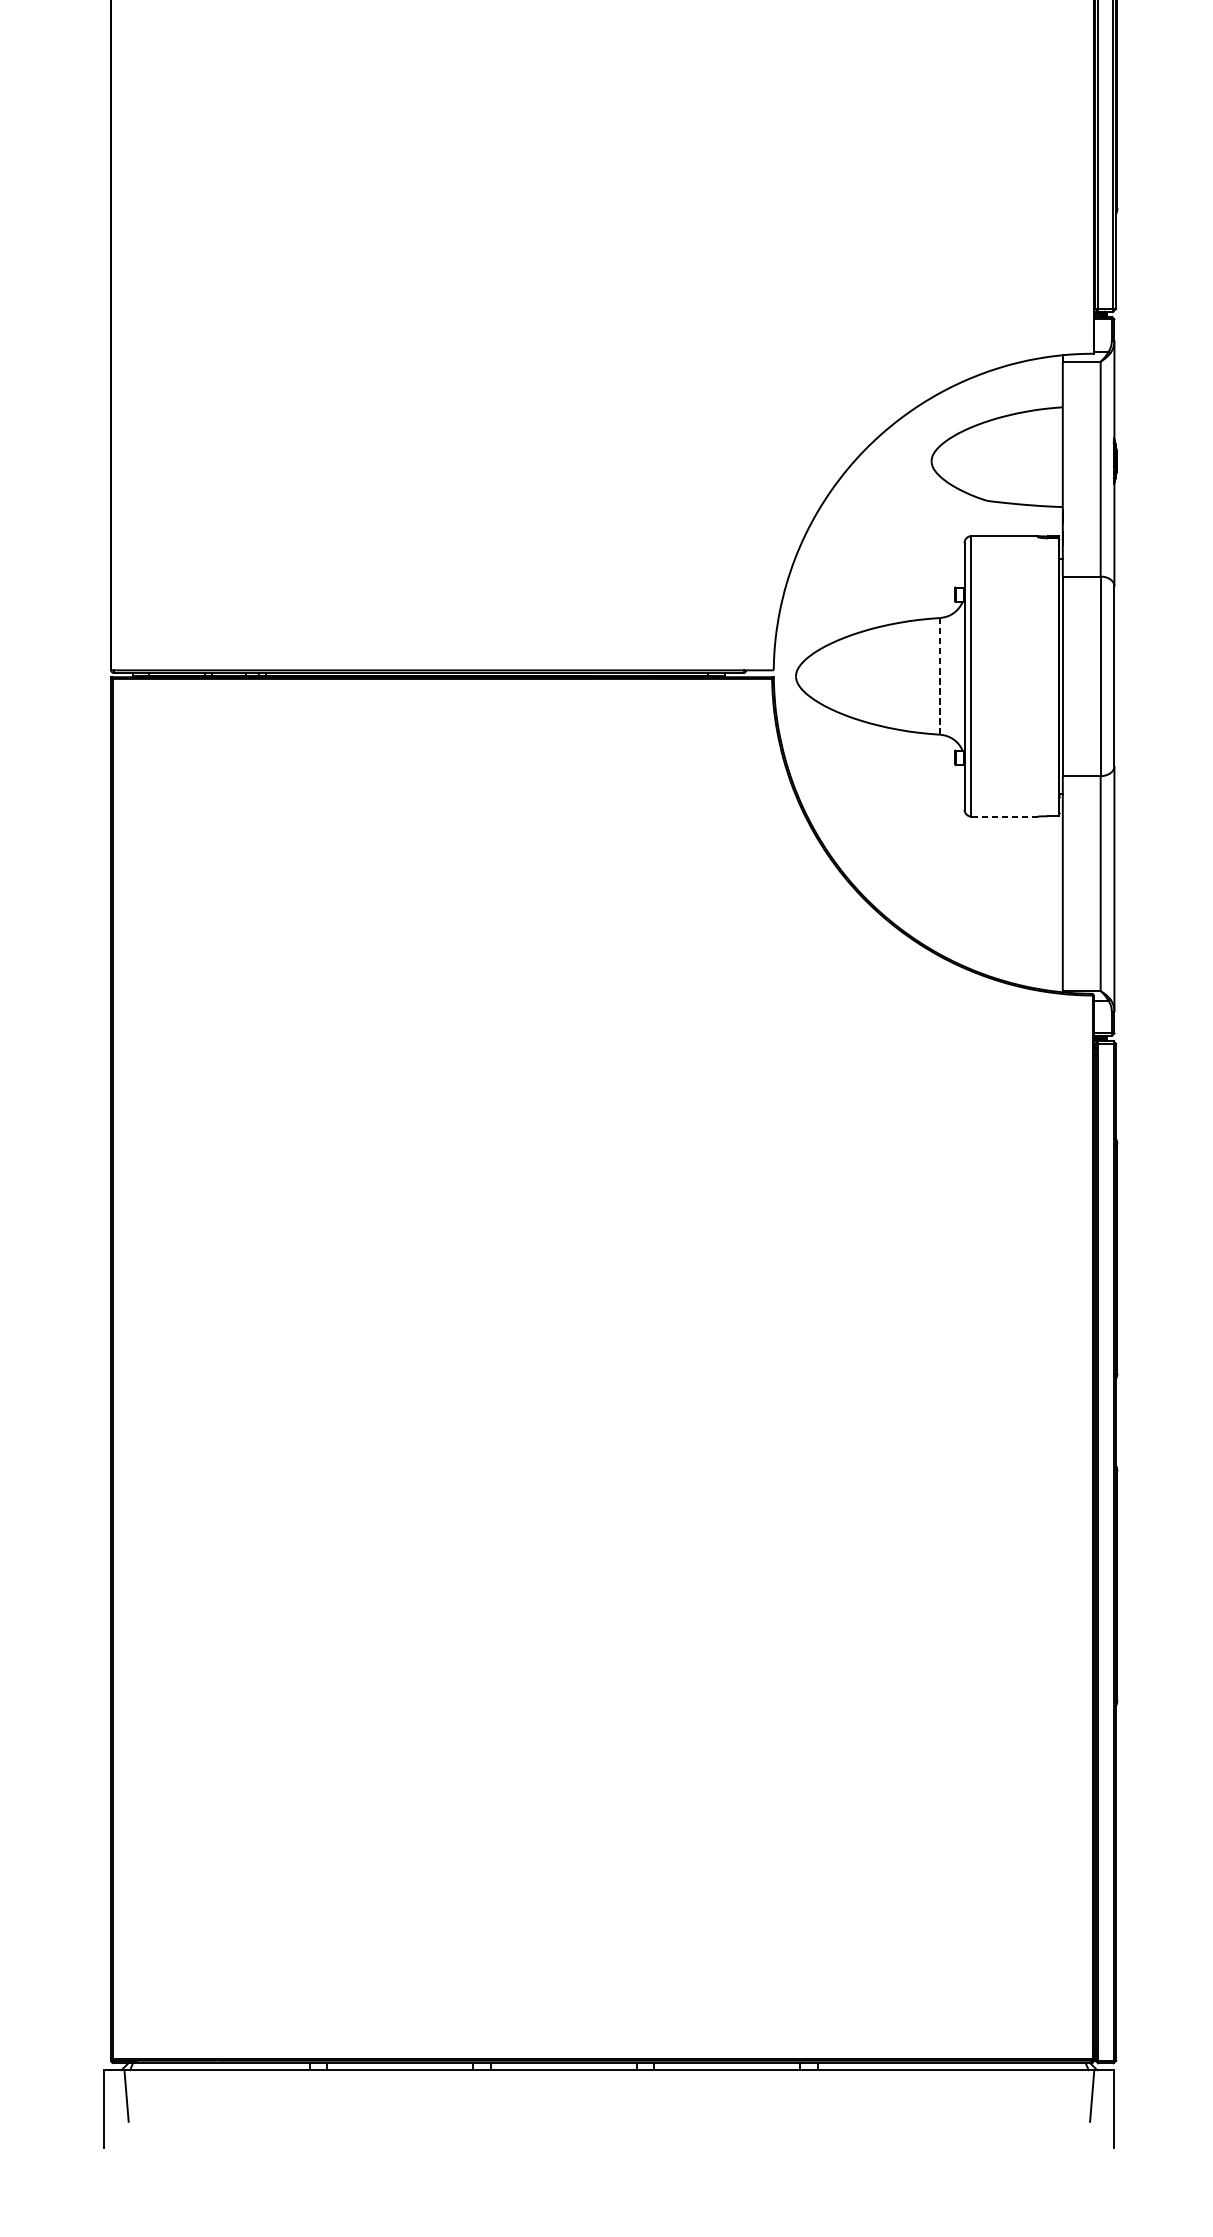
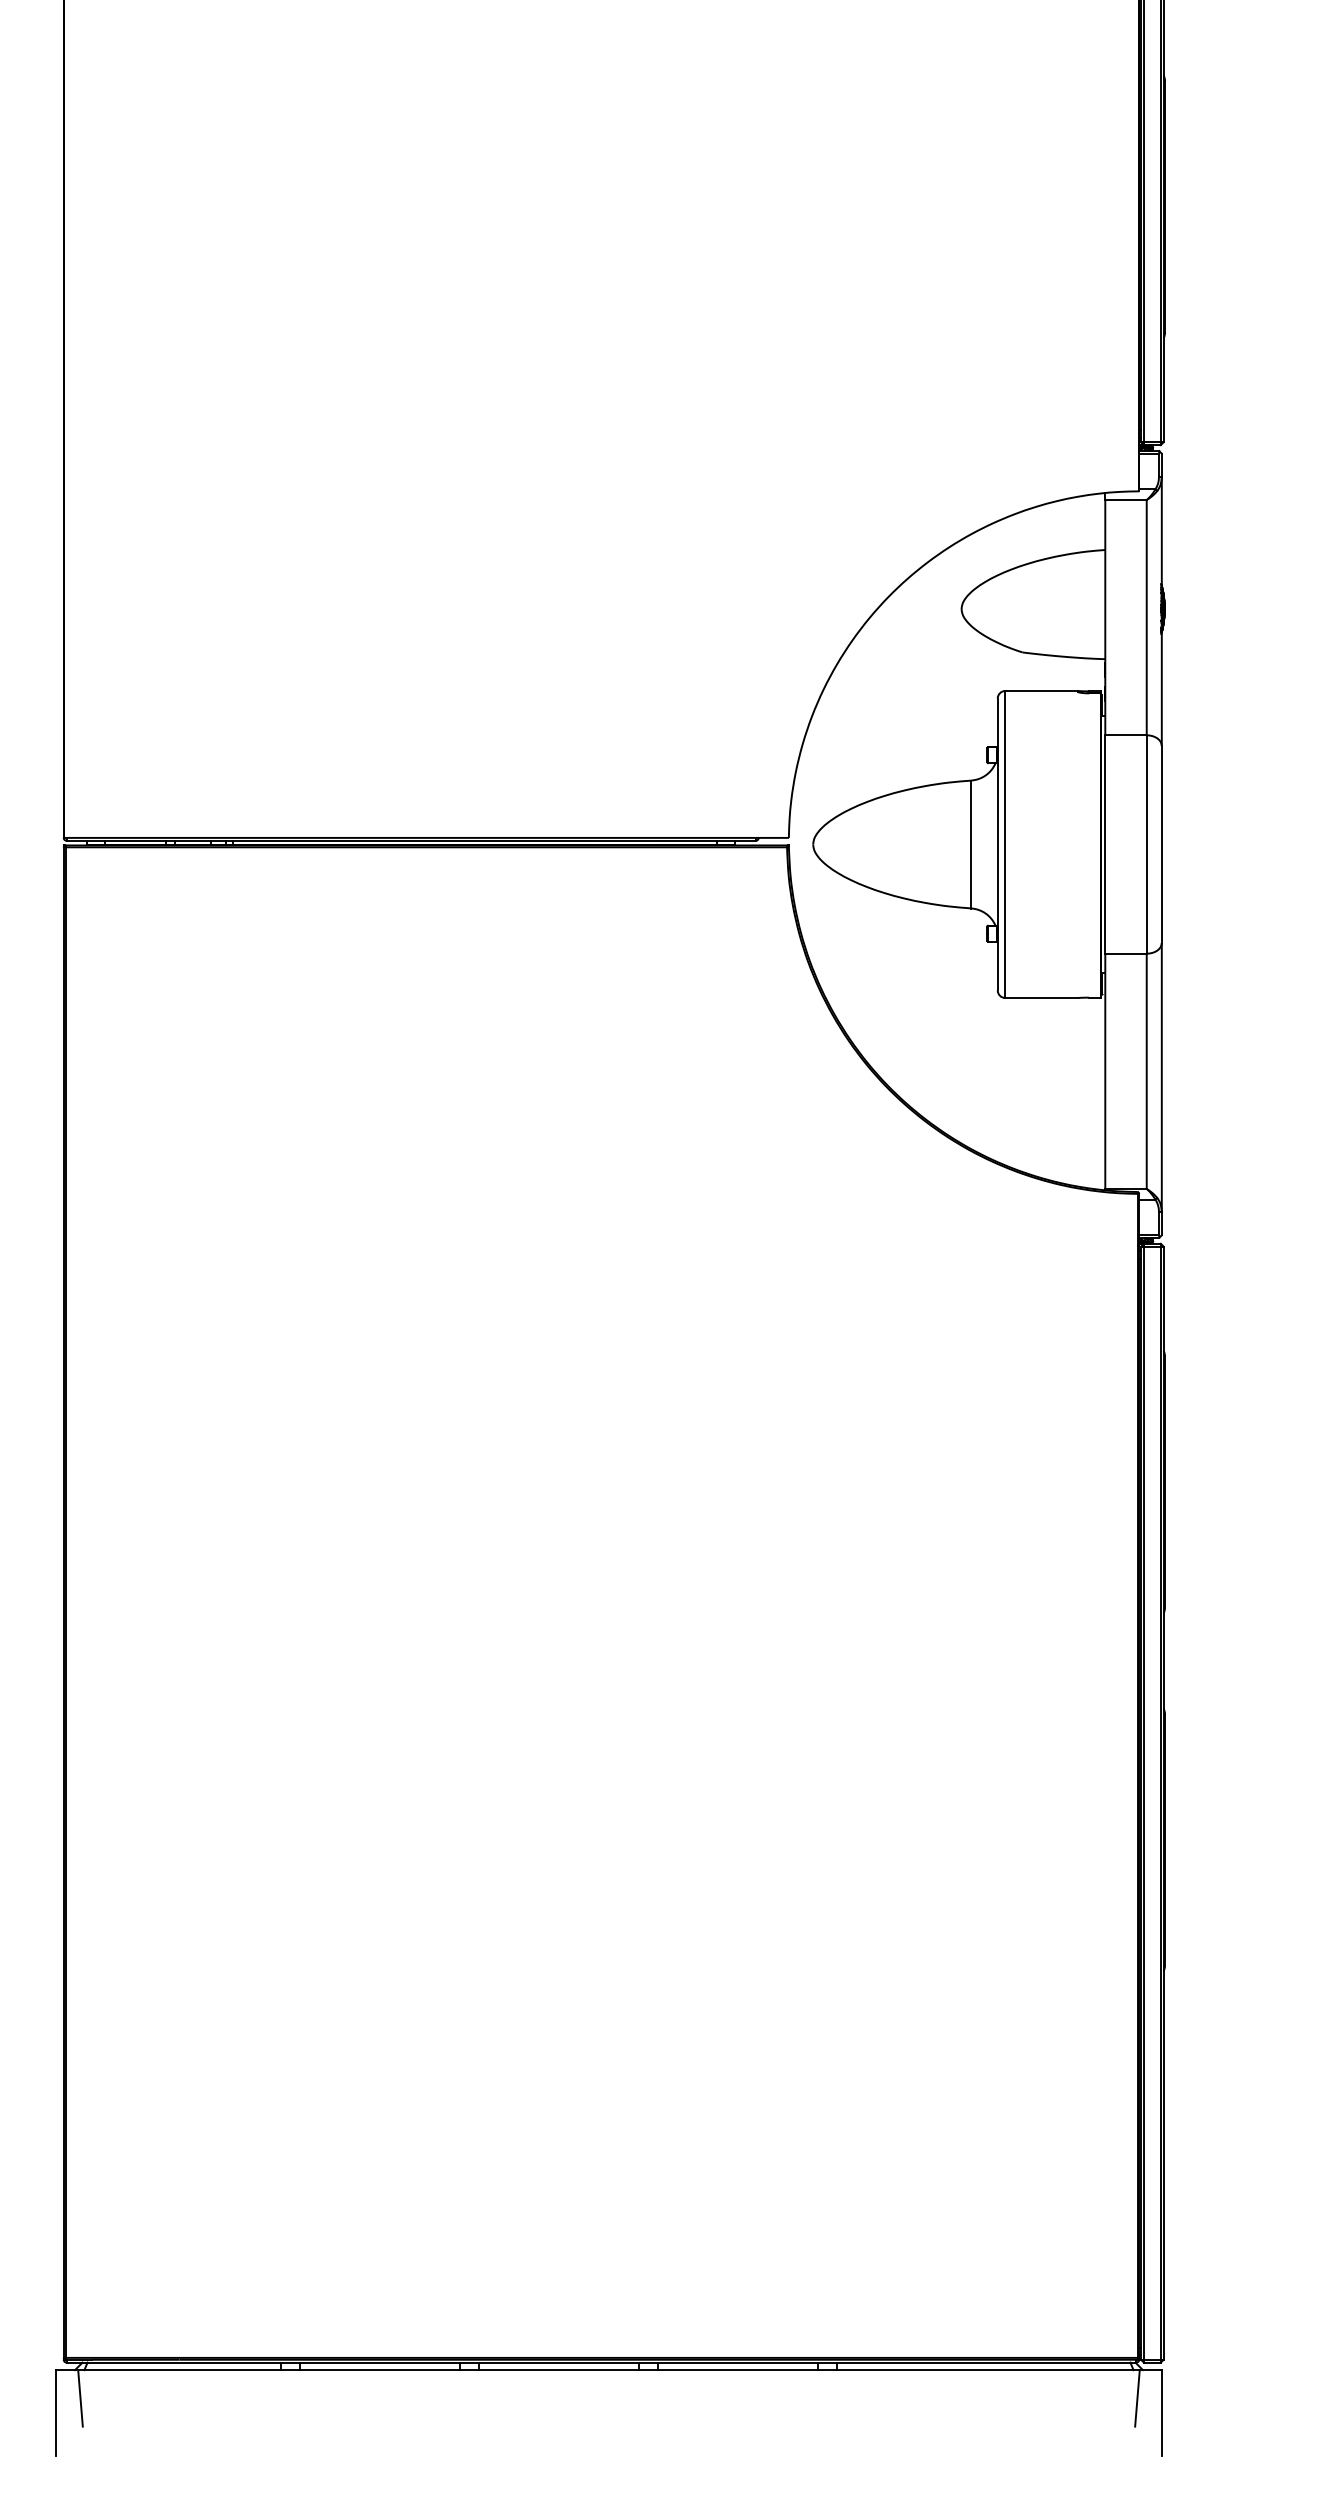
line: (940, 676) -> (971, 844), dashed -> solid
line: (1005, 817) -> (1042, 998), dashed -> solid

